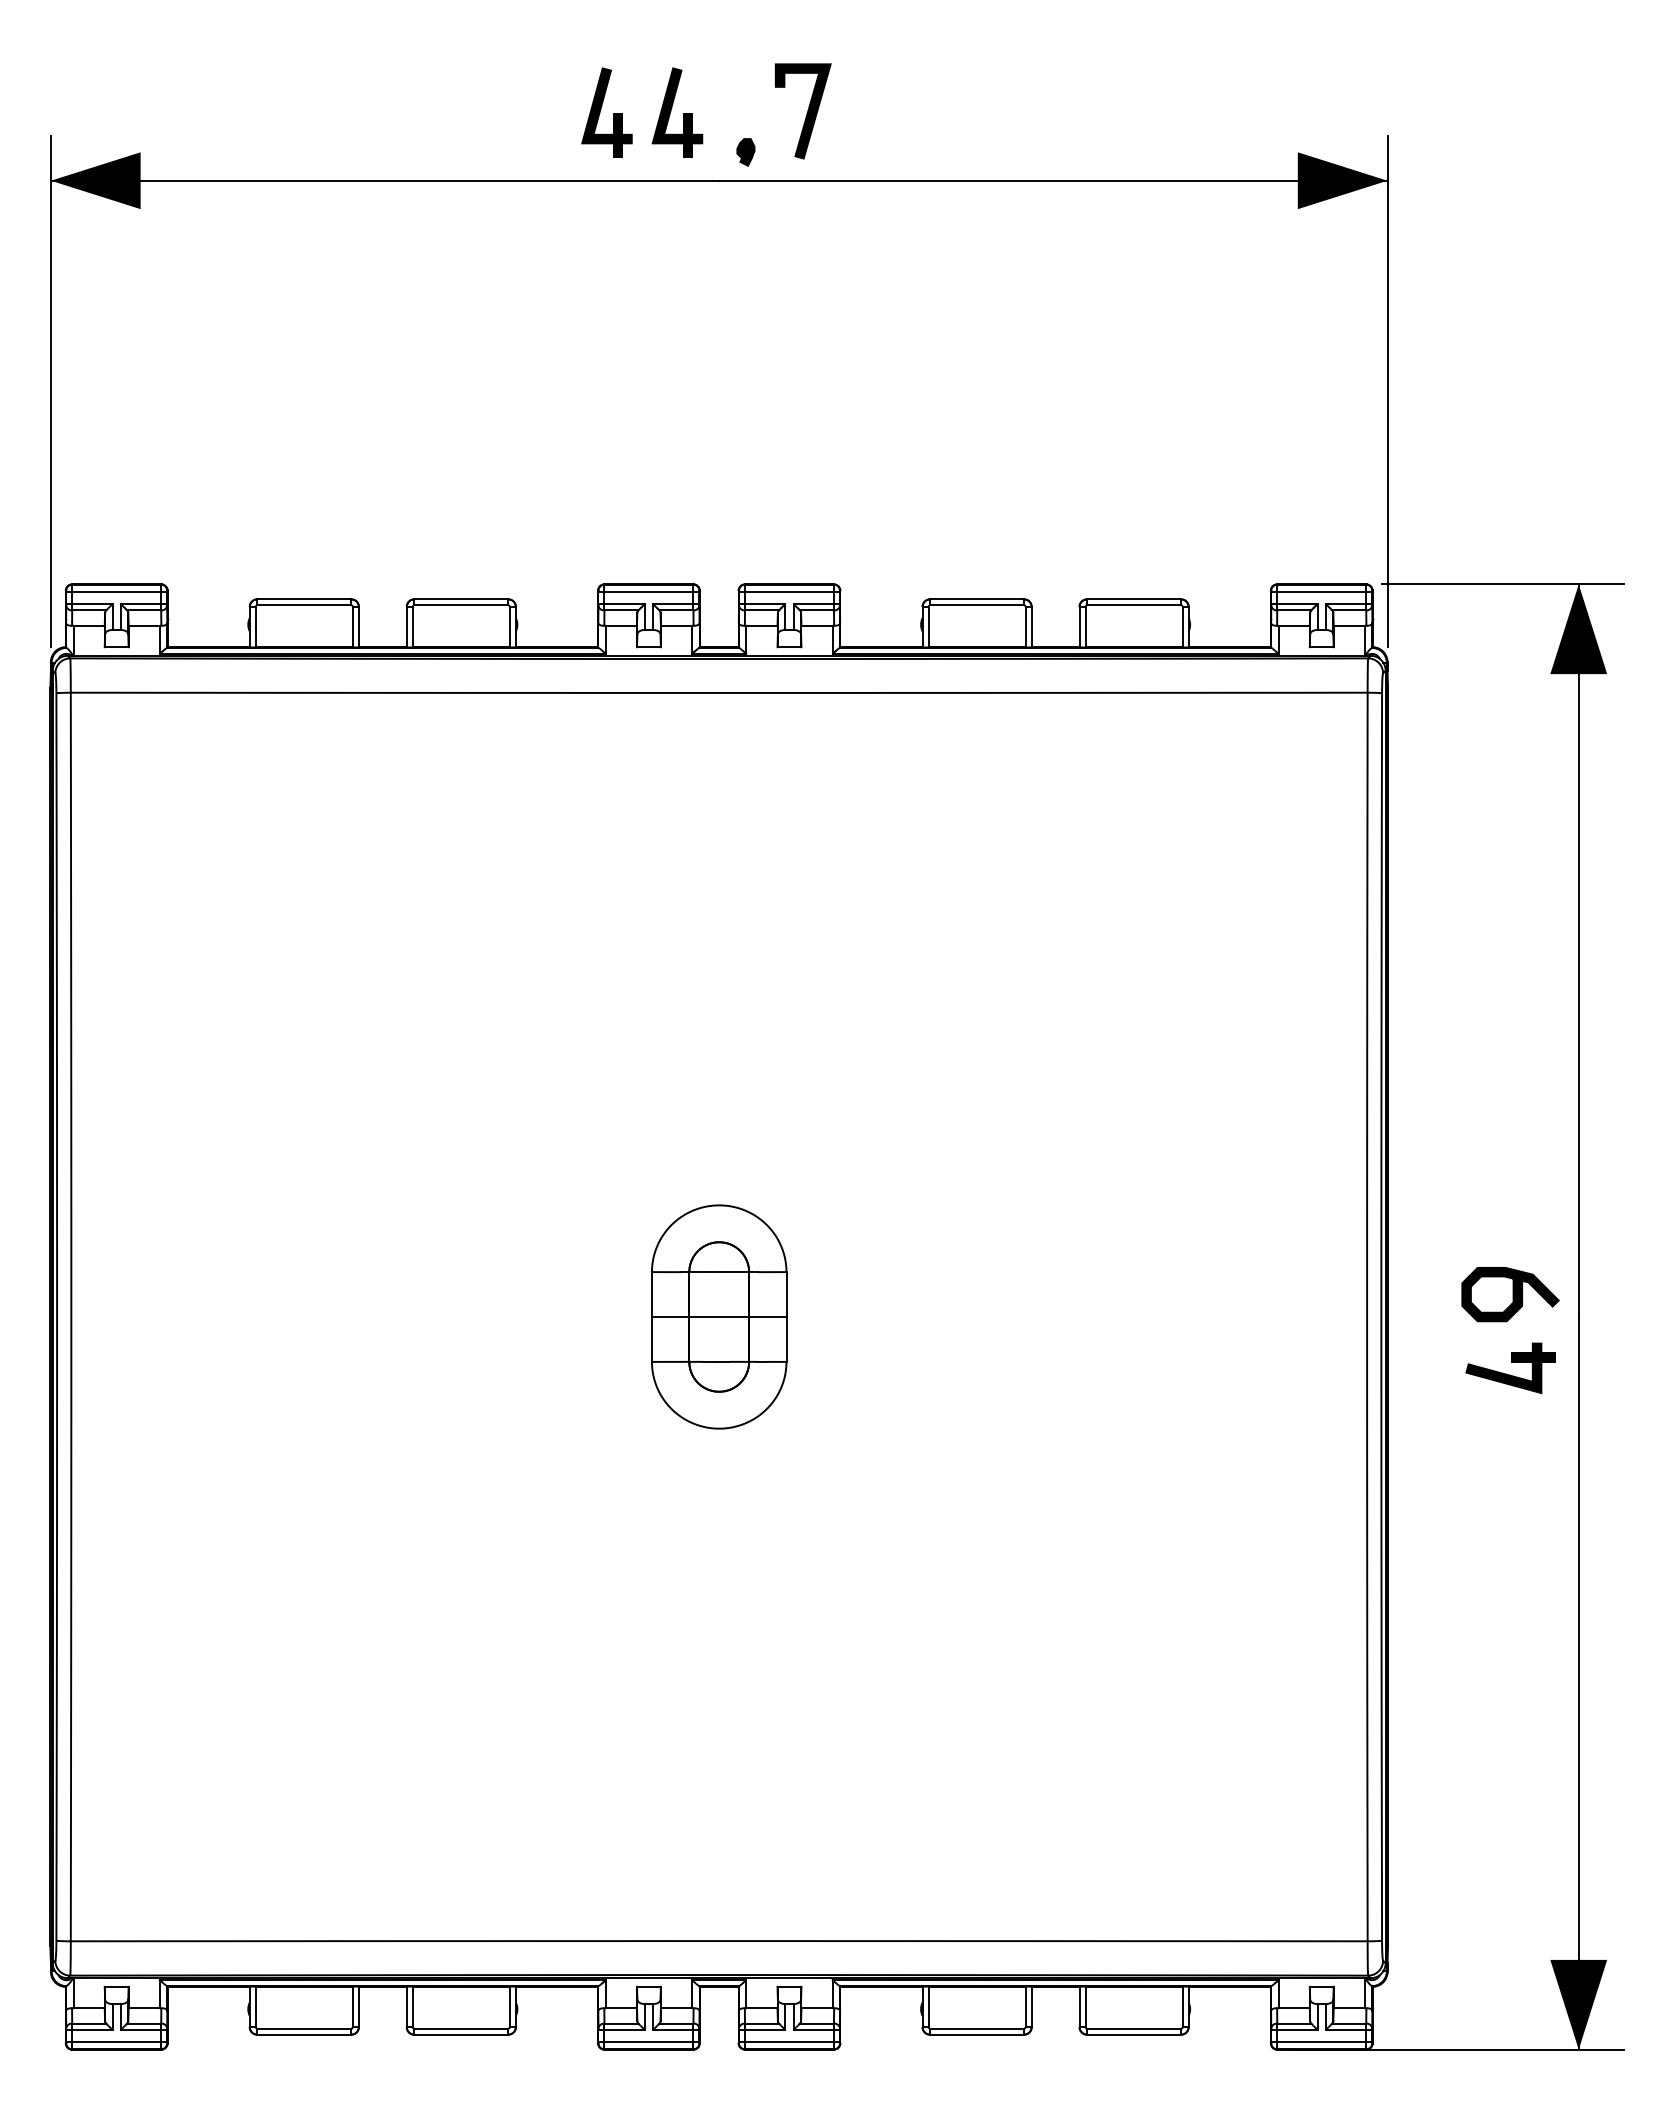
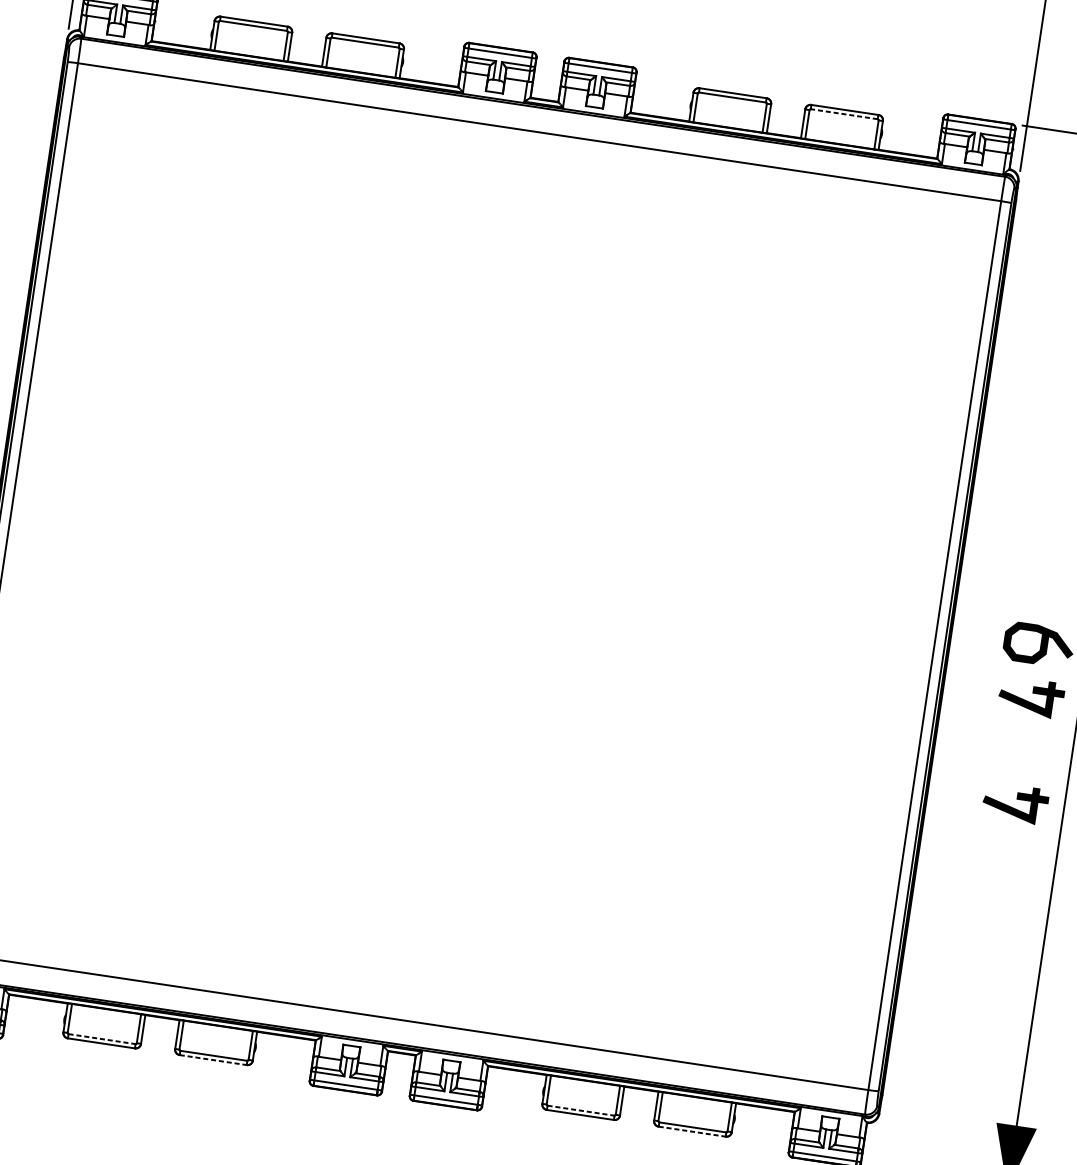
line: (1133, 605) -> (843, 114), solid -> dashed
part: (719, 1316) -> (473, 576), removed
part: (1510, 1516) -> (1015, 802), added
line: (304, 2028) -> (102, 1039), solid -> dashed
line: (977, 2028) -> (581, 1110), solid -> dashed
line: (461, 2034) -> (213, 1060), solid -> dashed
line: (1134, 2034) -> (692, 1131), solid -> dashed

